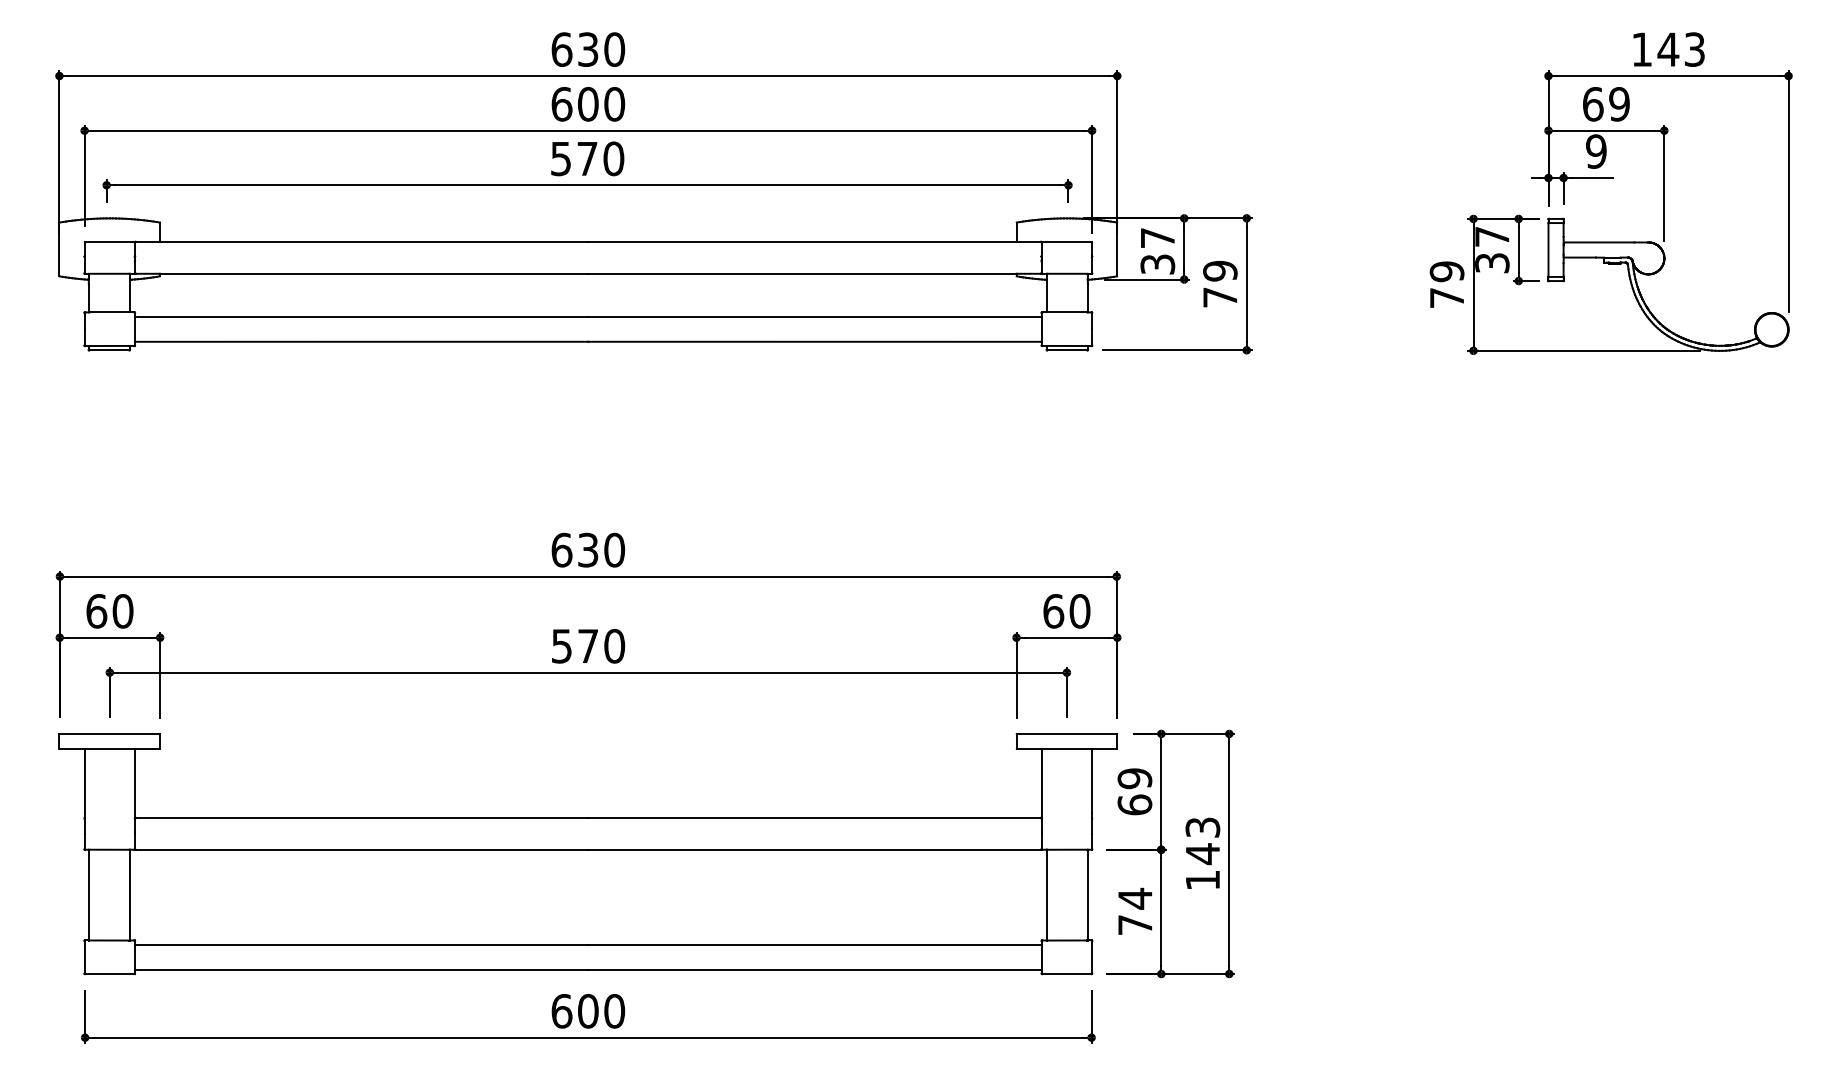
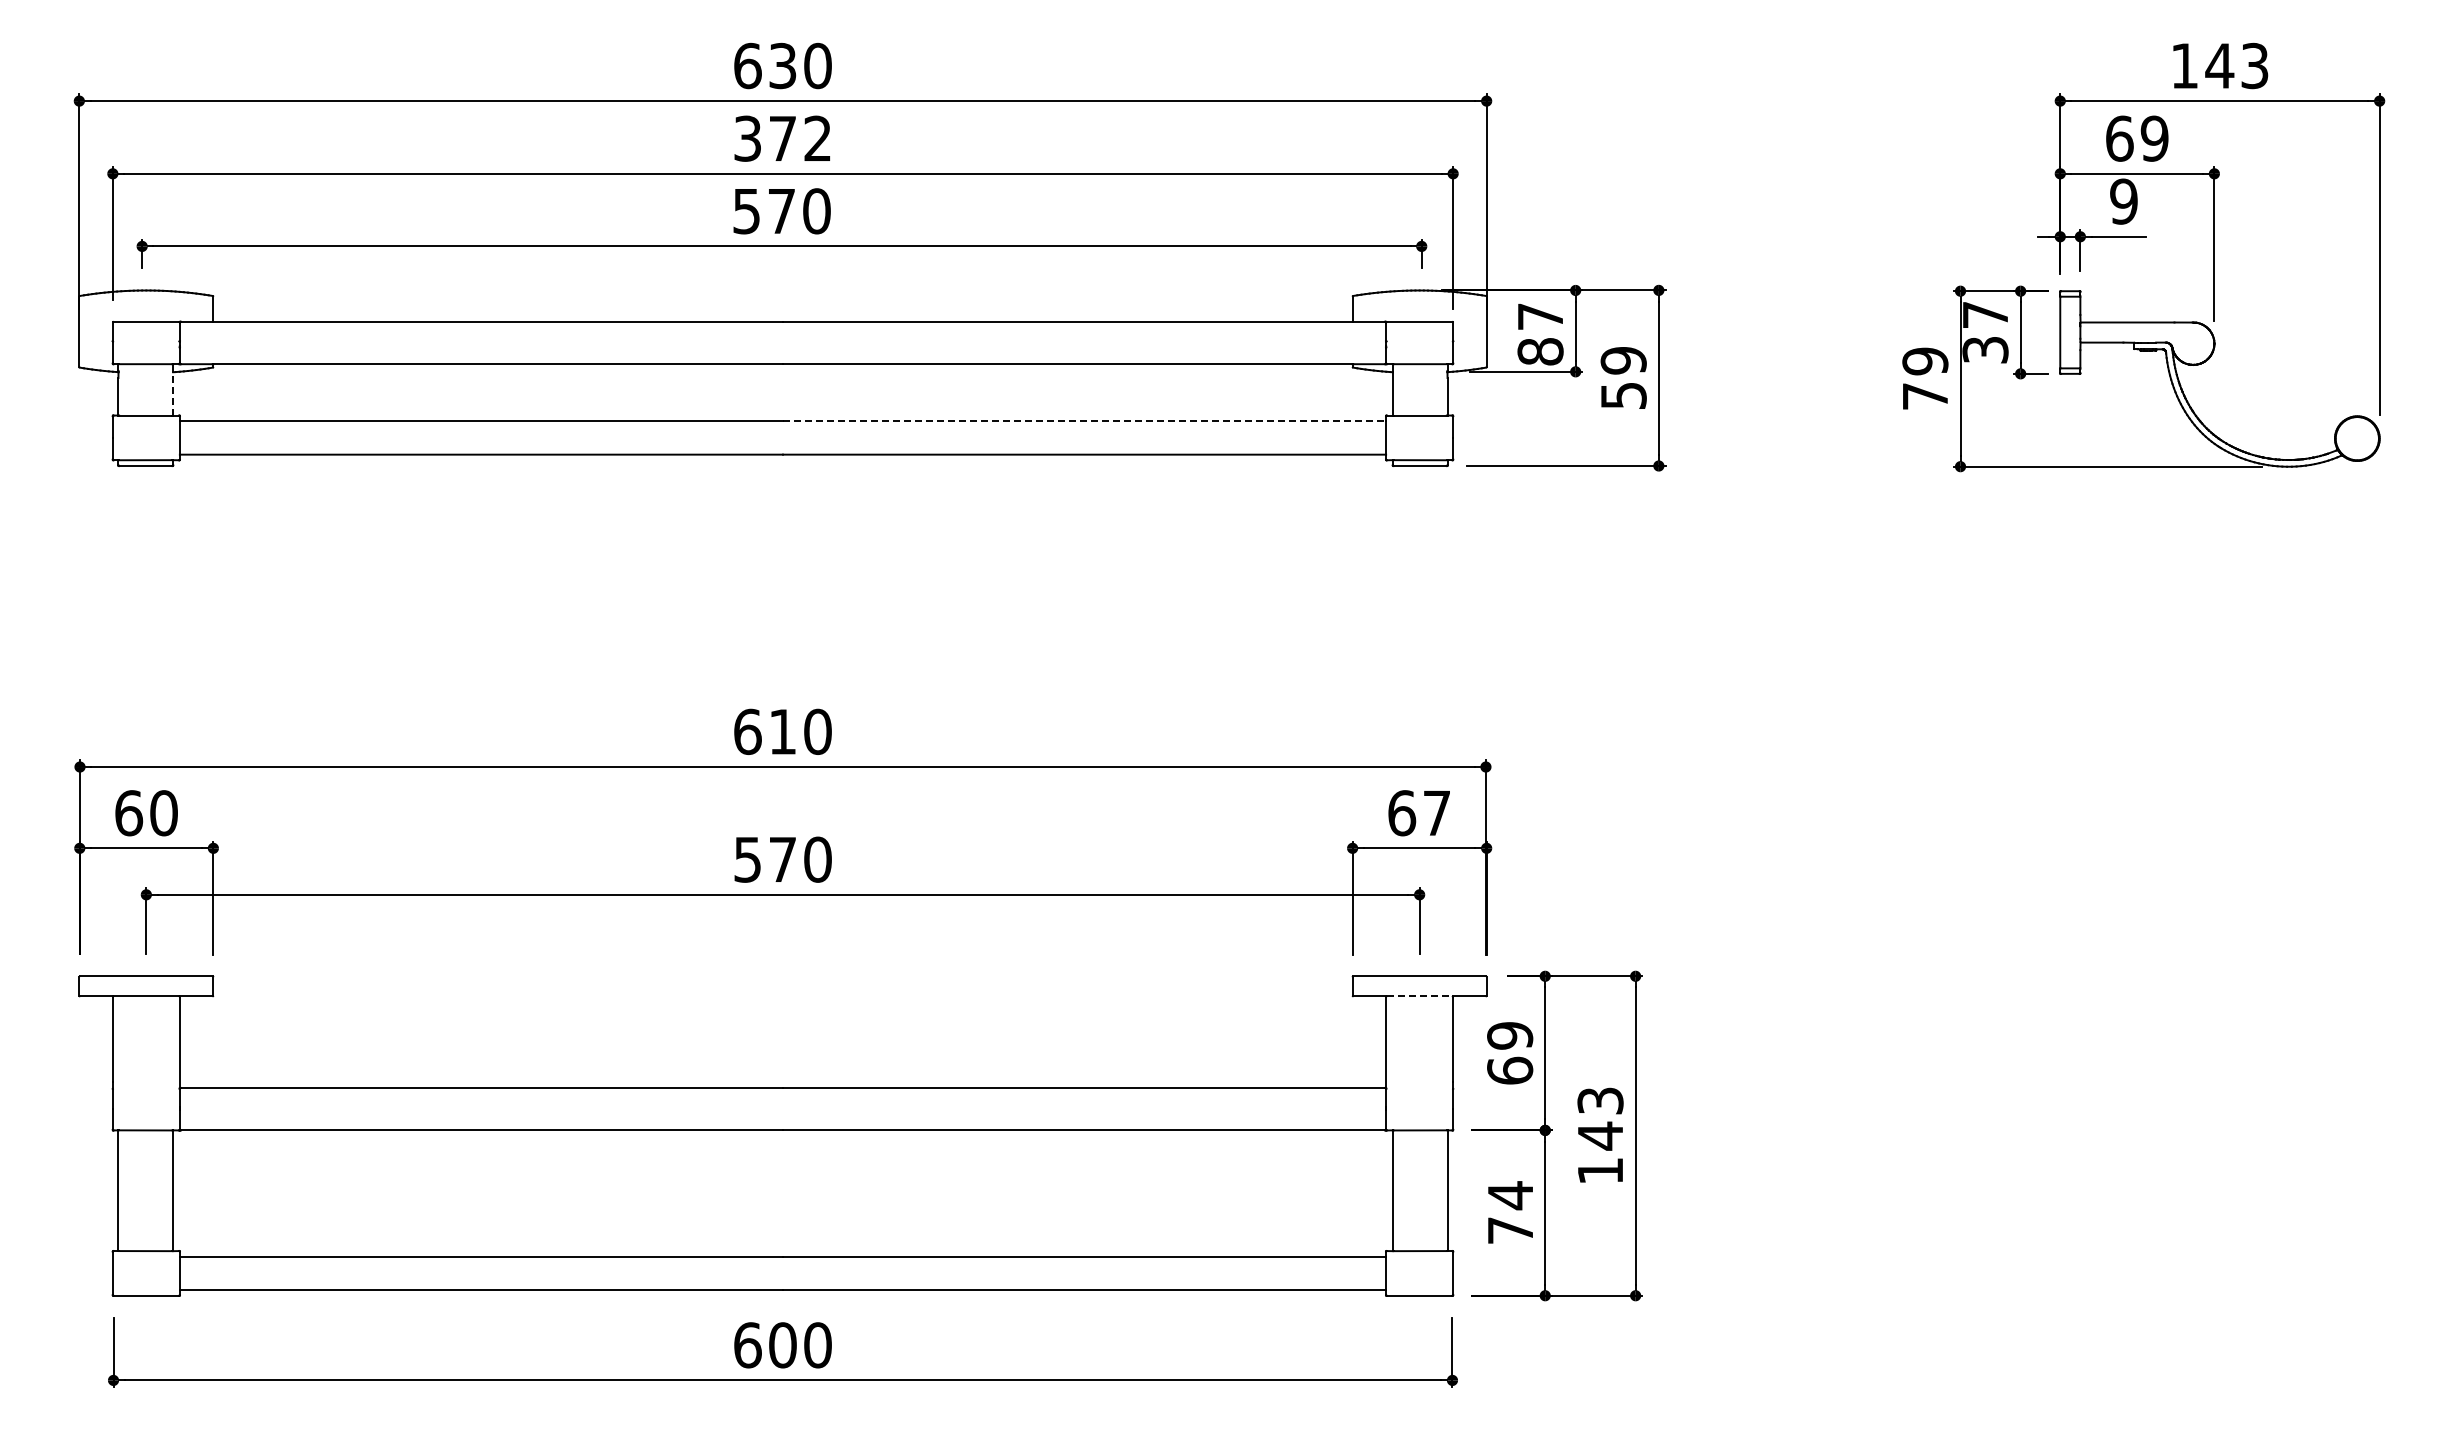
text: (587, 104) -> (782, 138), 600 -> 372
text: (1157, 264) -> (1540, 351), 37 -> 87
line: (130, 295) -> (173, 393), solid -> dashed
text: (1220, 297) -> (1623, 395), 79 -> 59
line: (815, 316) -> (1084, 421), solid -> dashed
text: (587, 549) -> (782, 731), 630 -> 610
text: (1079, 611) -> (1436, 813), 60 -> 67
line: (1066, 749) -> (1419, 996), solid -> dashed

